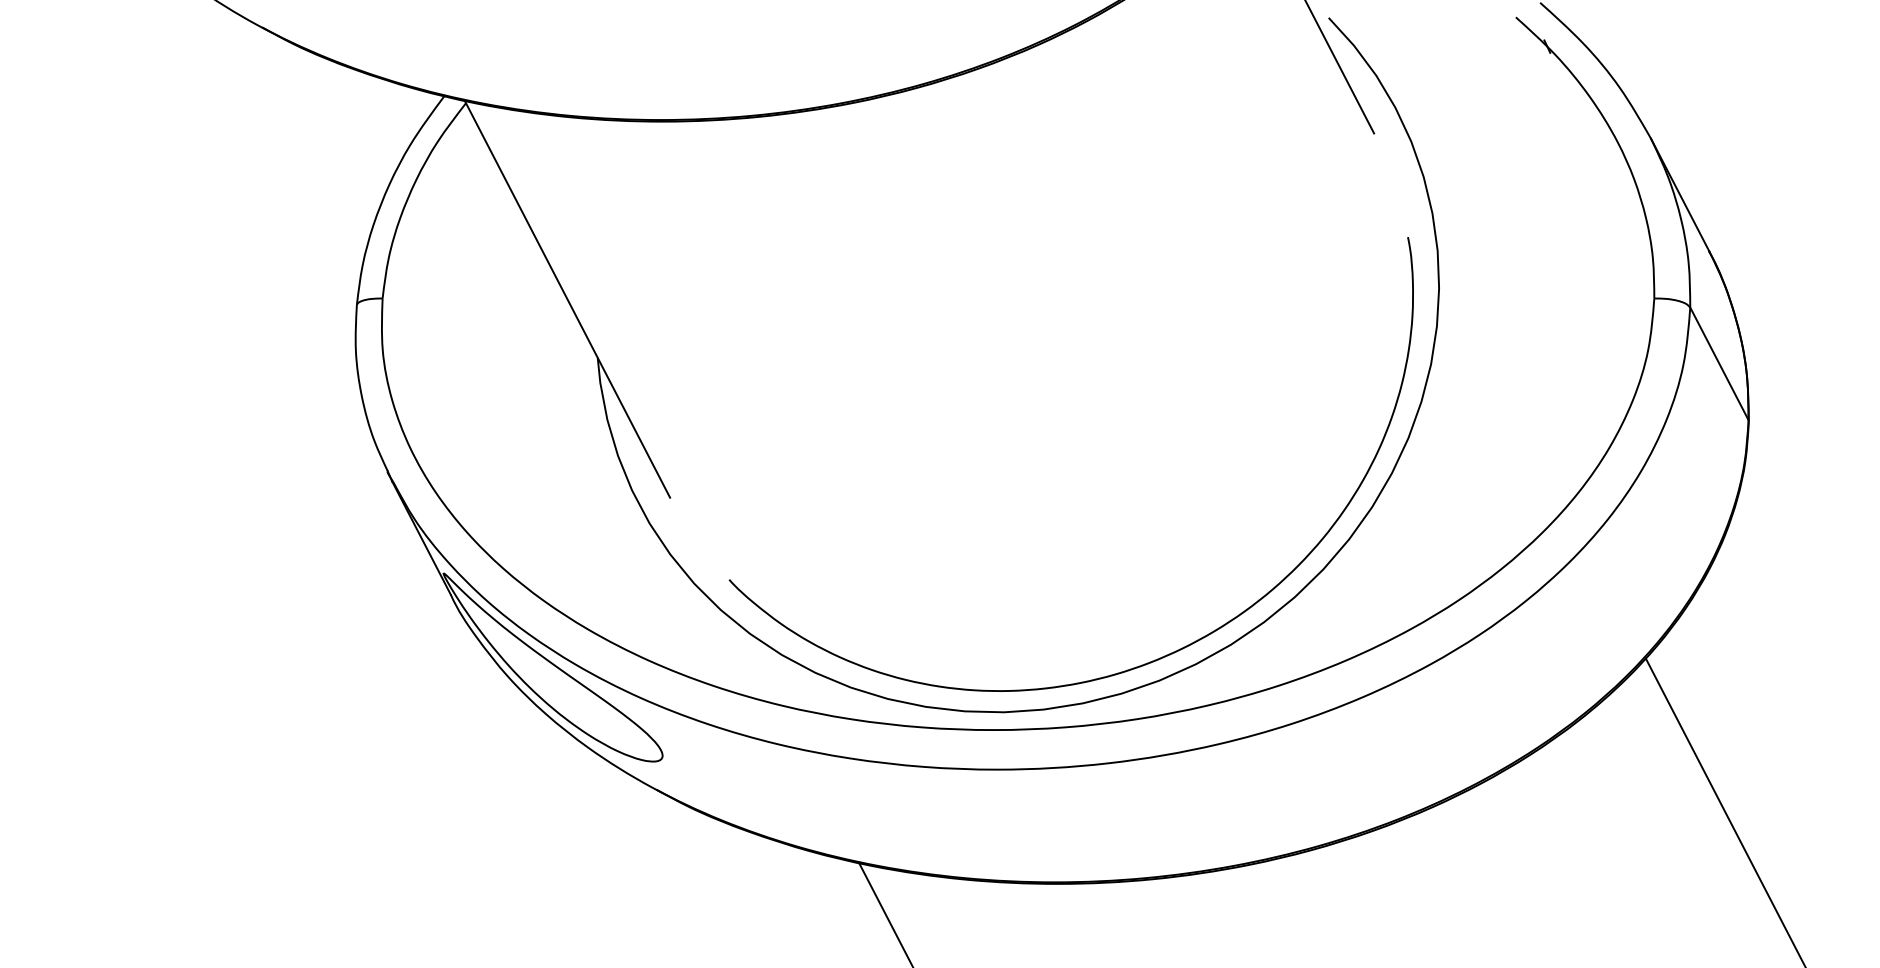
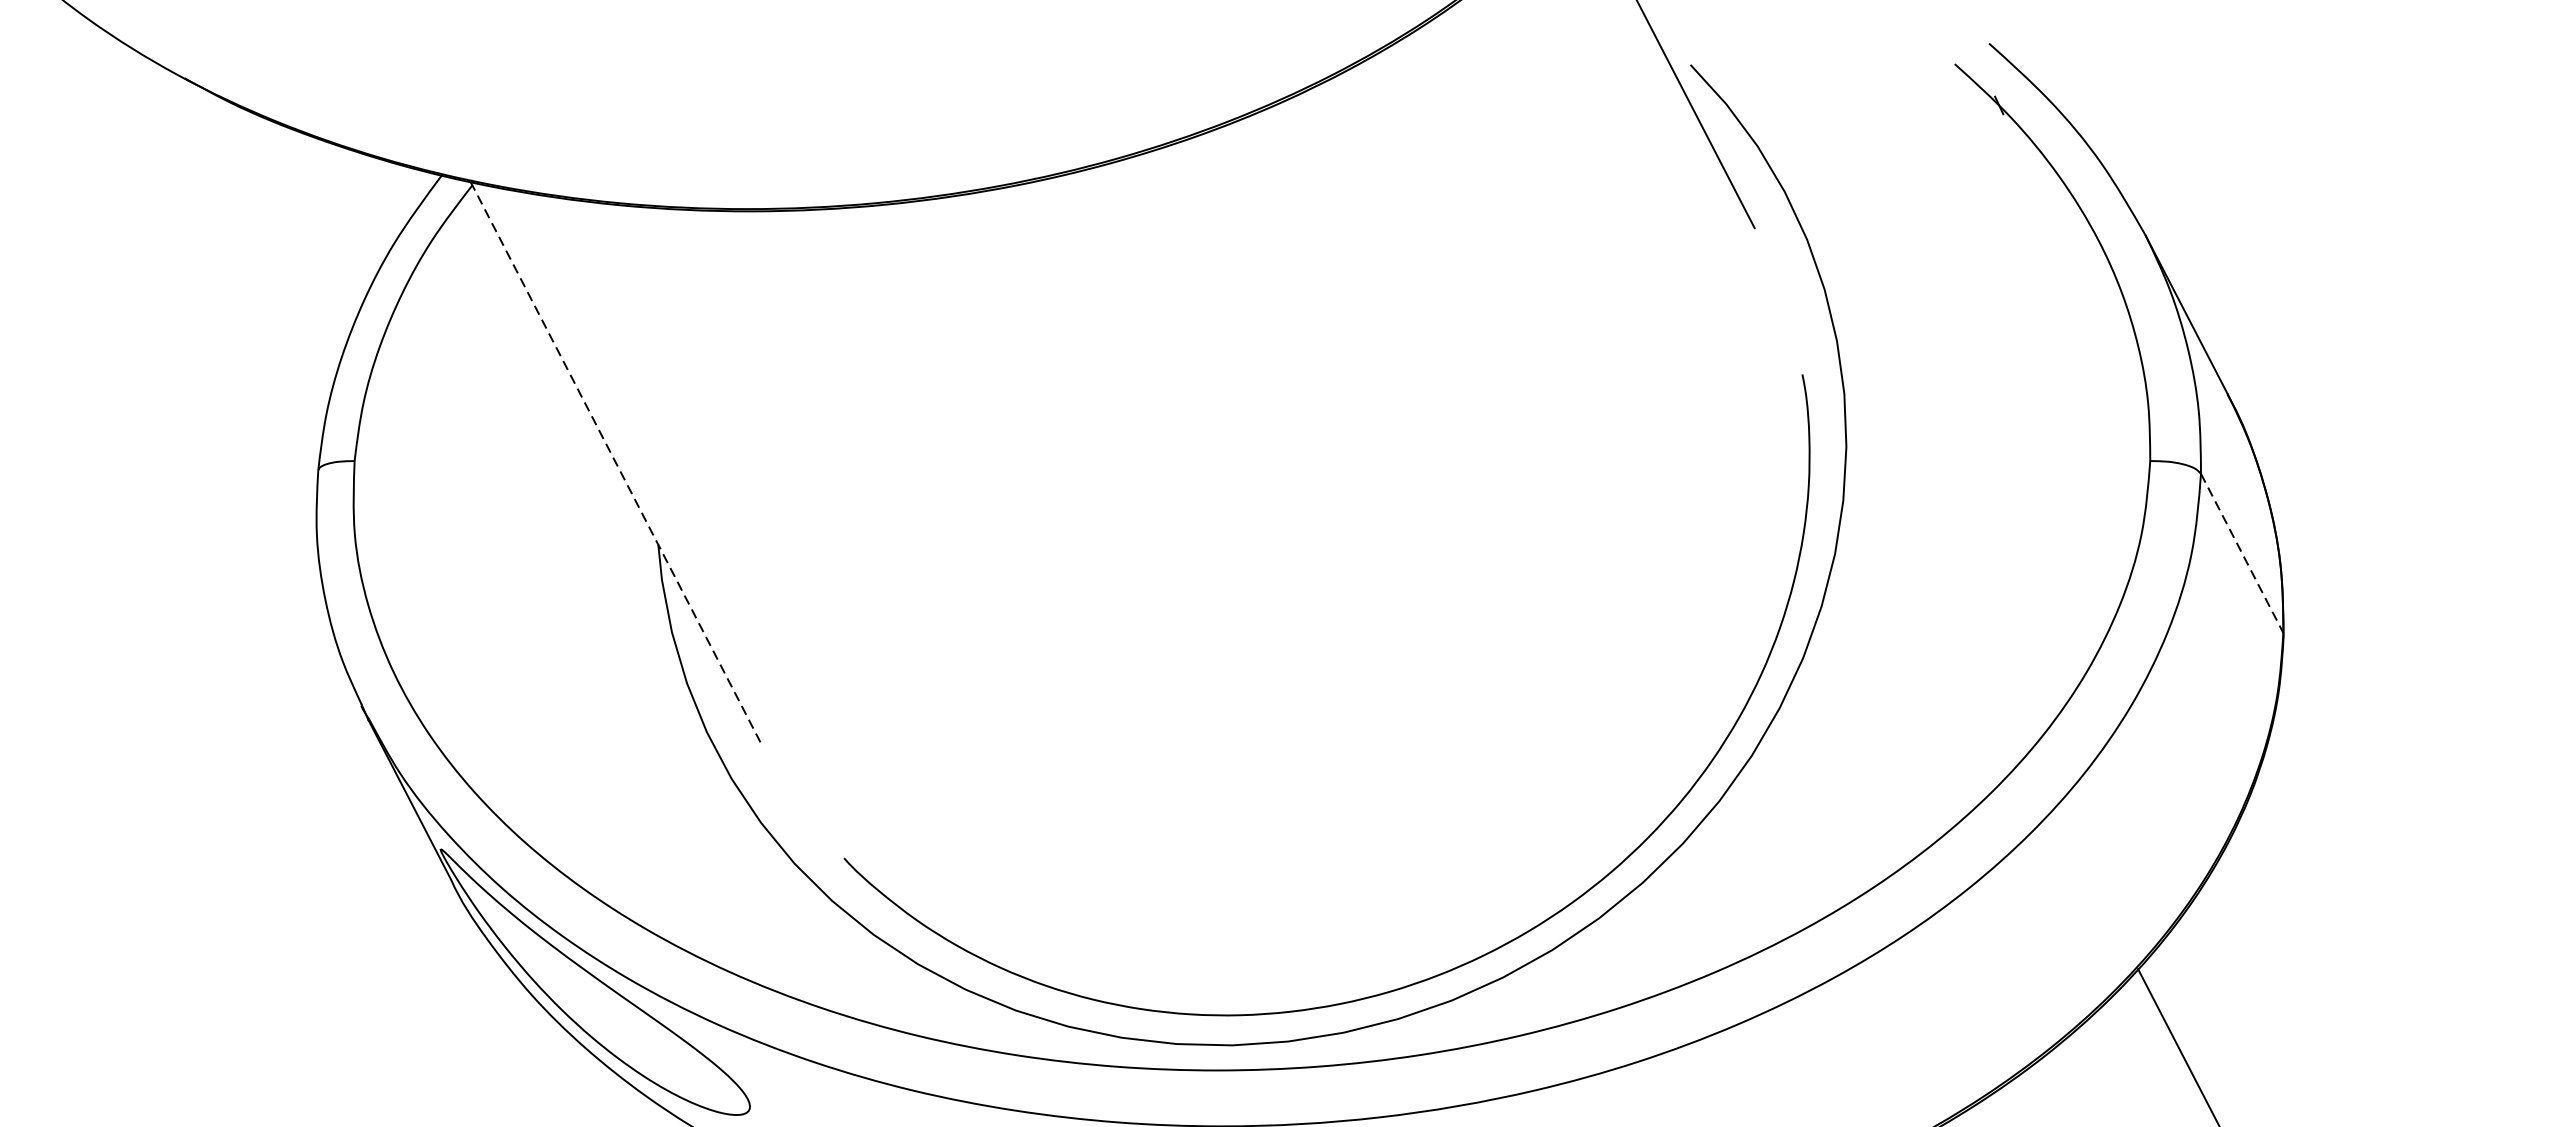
line: (567, 299) -> (615, 462), solid -> dashed
line: (1719, 364) -> (2242, 554), solid -> dashed

